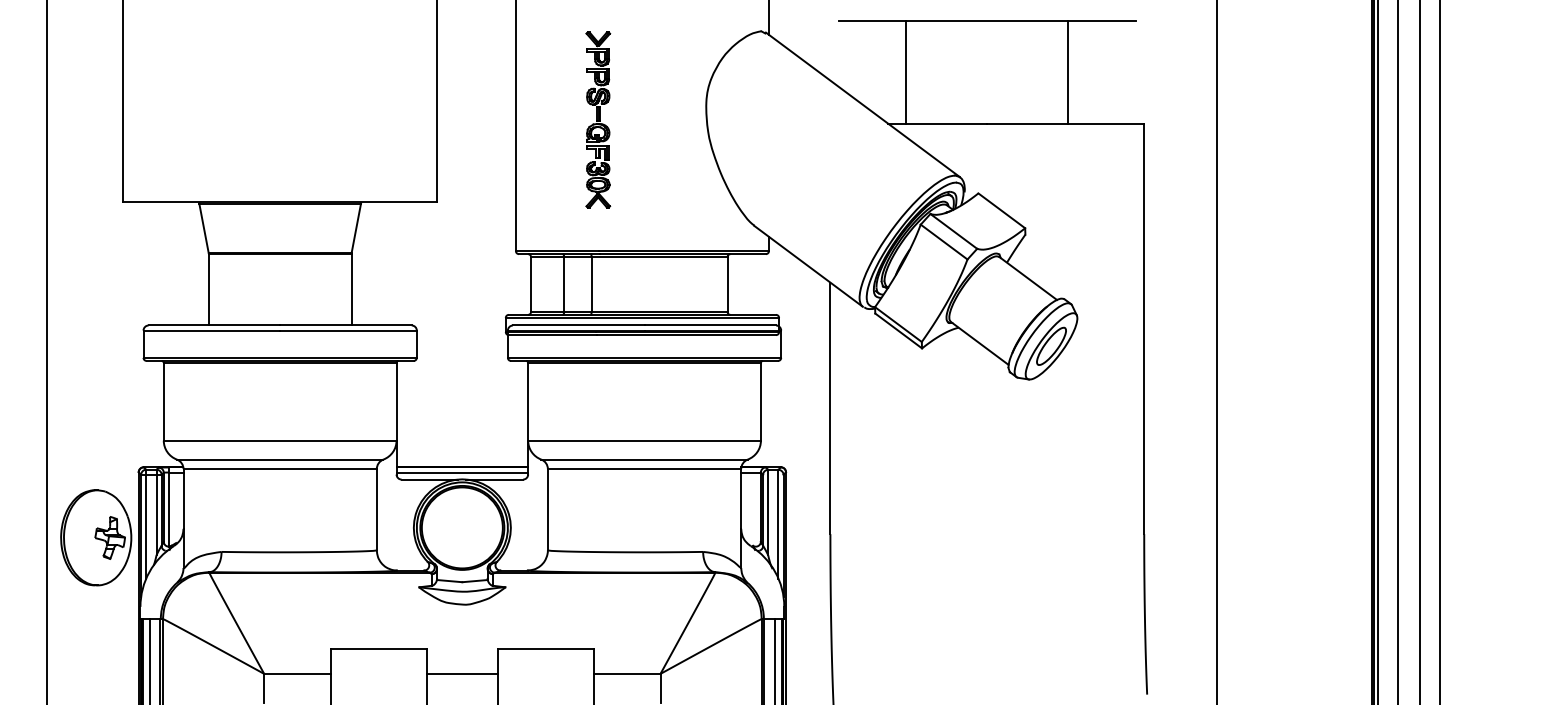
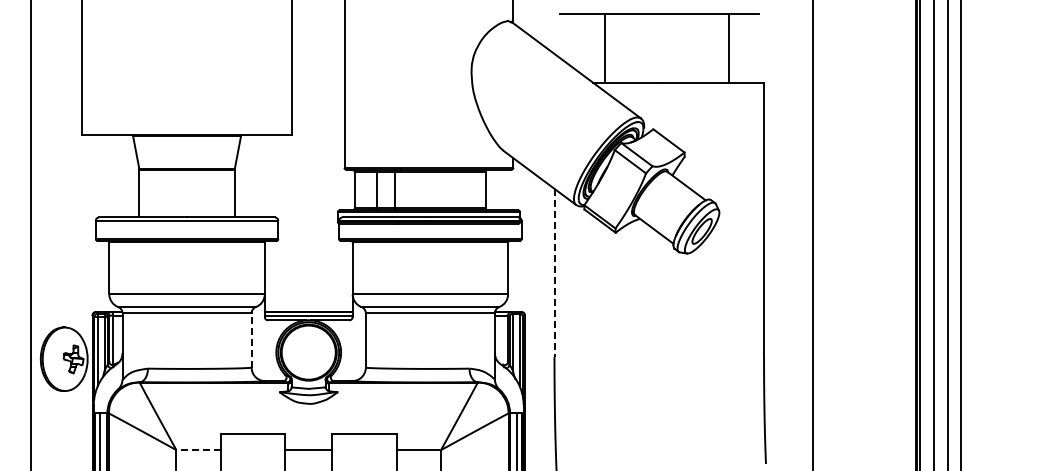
line: (1068, 72) -> (729, 48), moved
part: (598, 118) -> (399, 79), removed
line: (830, 407) -> (554, 272), solid -> dashed
line: (376, 508) -> (251, 339), solid -> dashed
line: (297, 674) -> (198, 450), solid -> dashed

